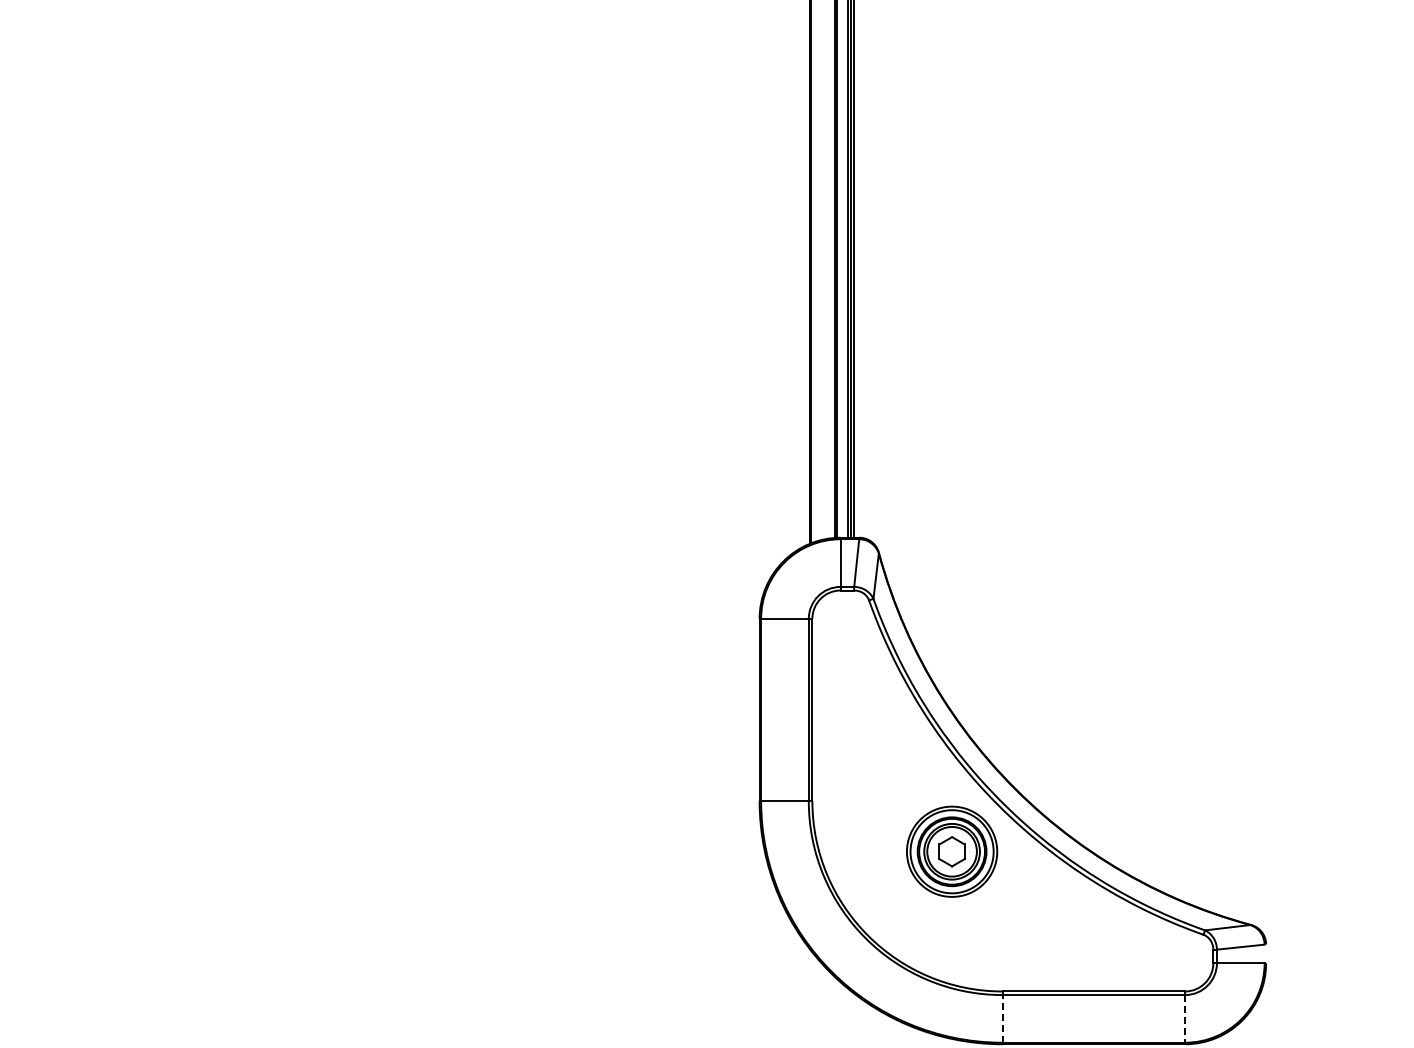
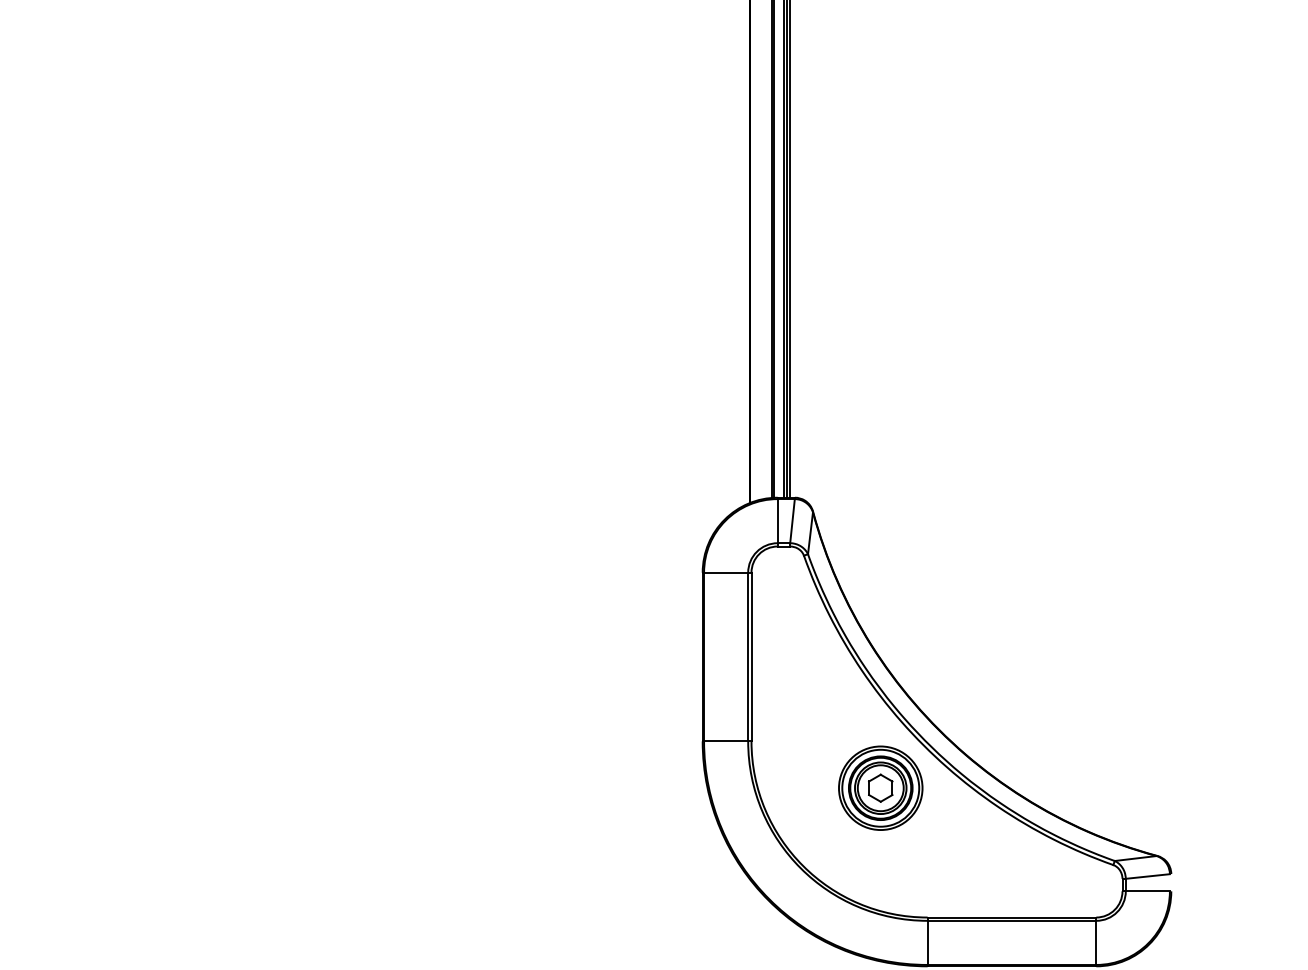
line: (1002, 1018) -> (927, 942), dashed -> solid
line: (1185, 1018) -> (1096, 942), dashed -> solid

